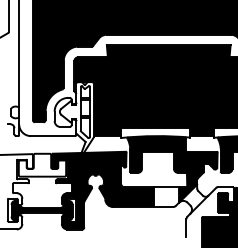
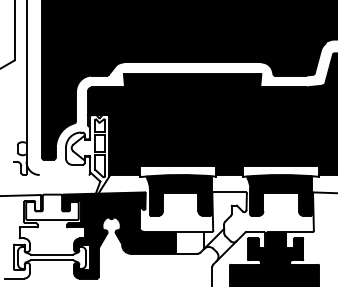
line: (52, 136) -> (63, 175), removed
fill: (198, 177) -> (225, 220), removed
fill: (41, 210) -> (51, 257), removed

